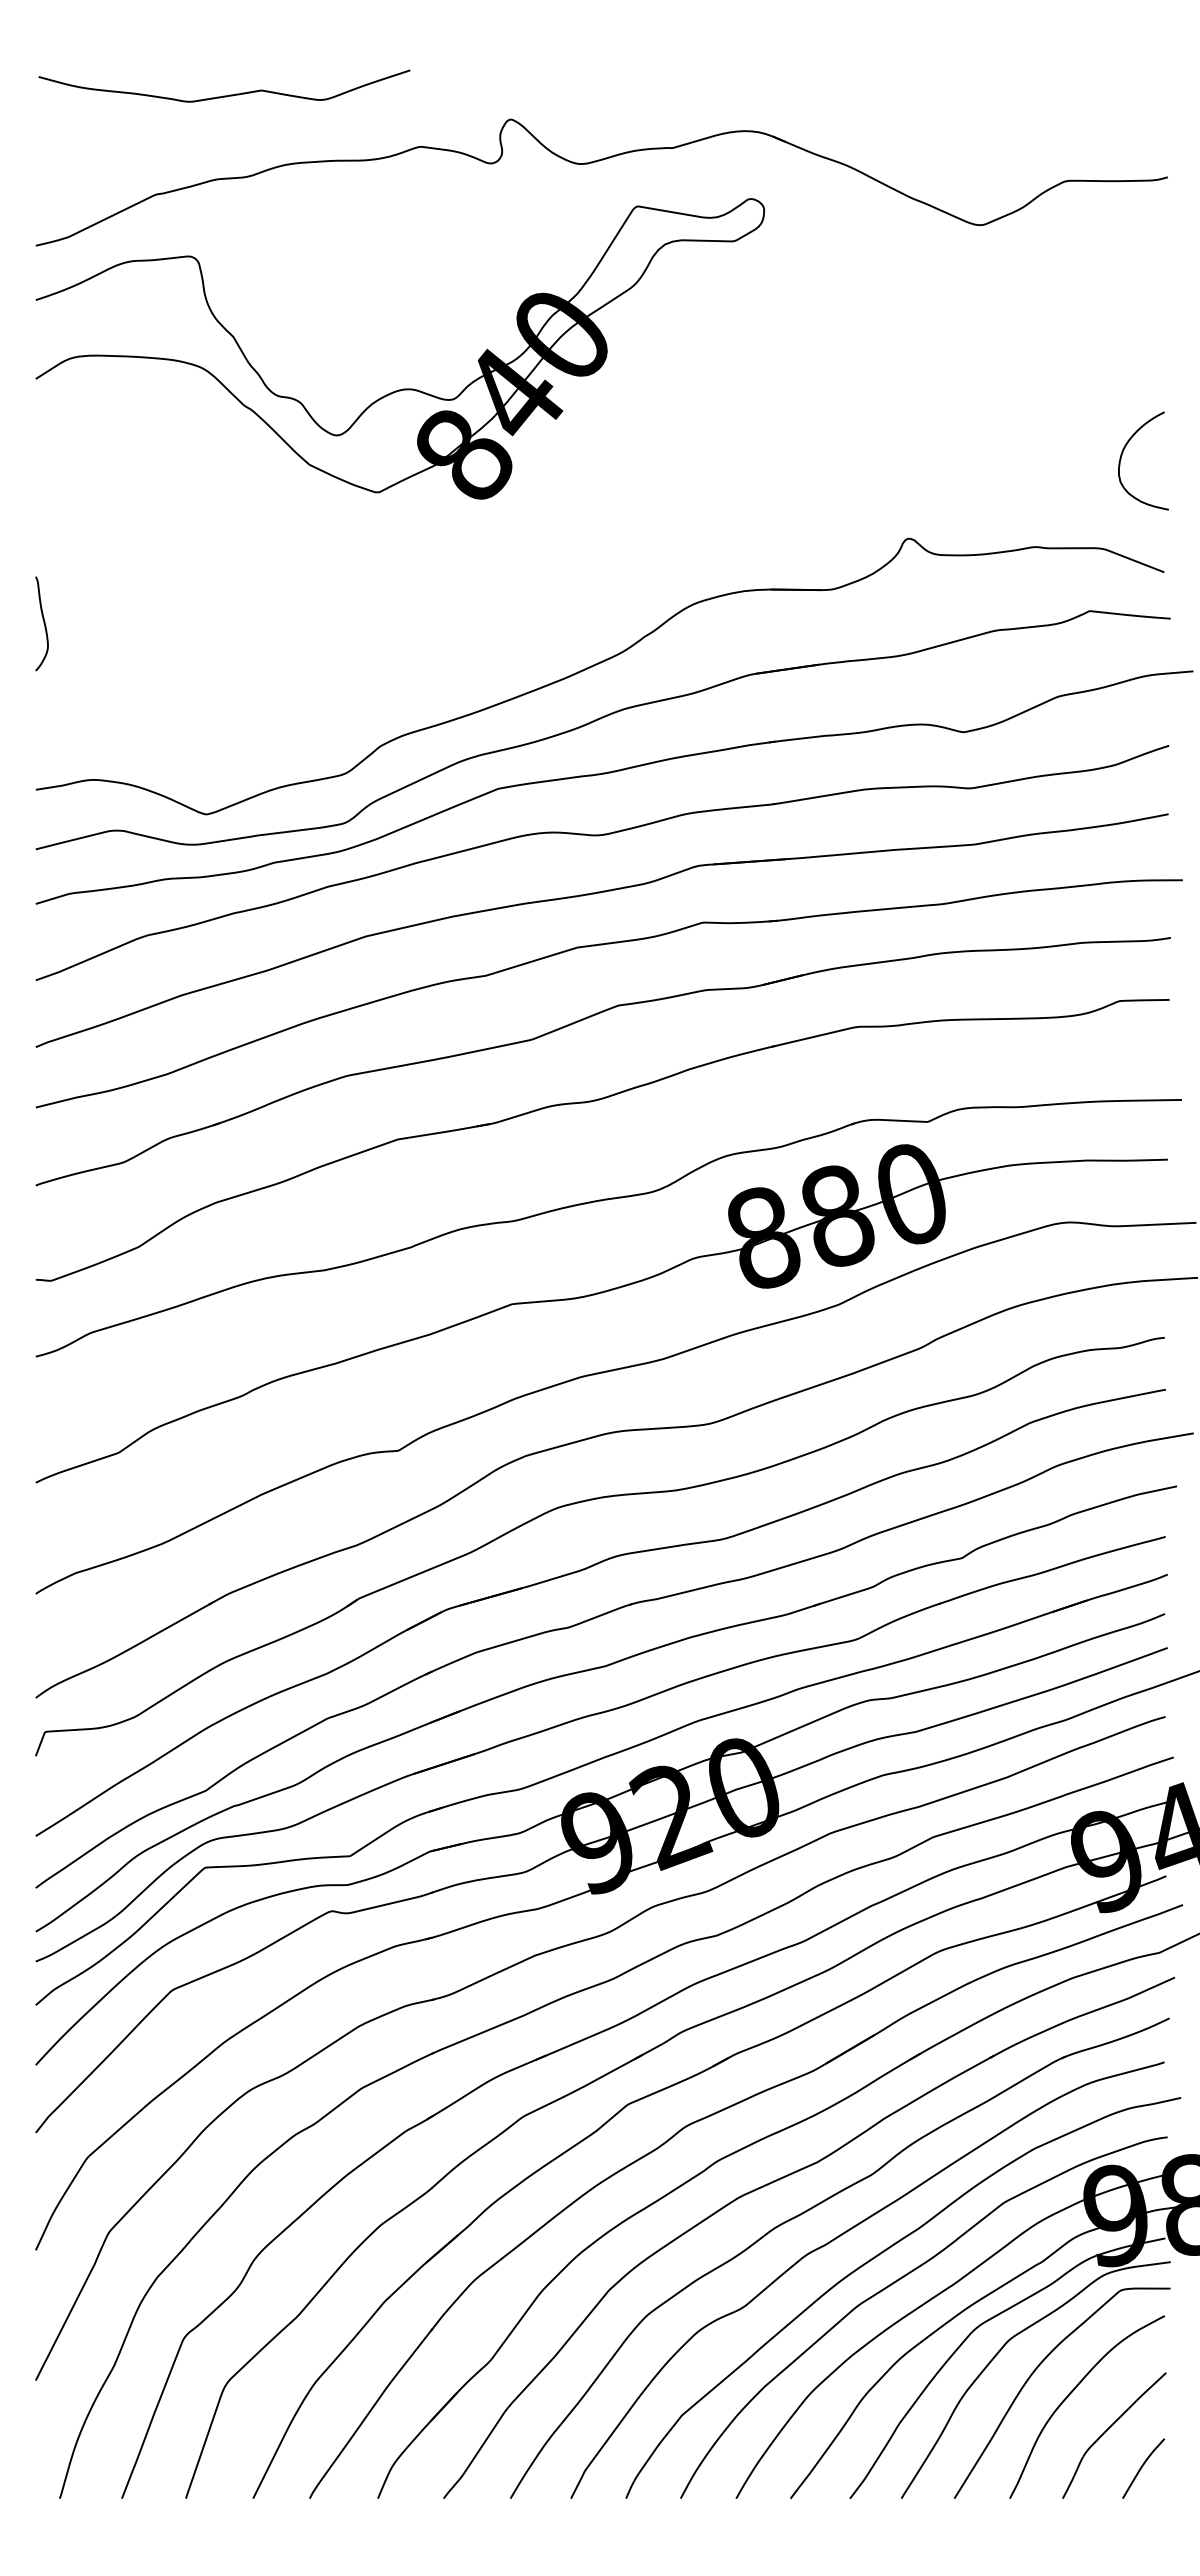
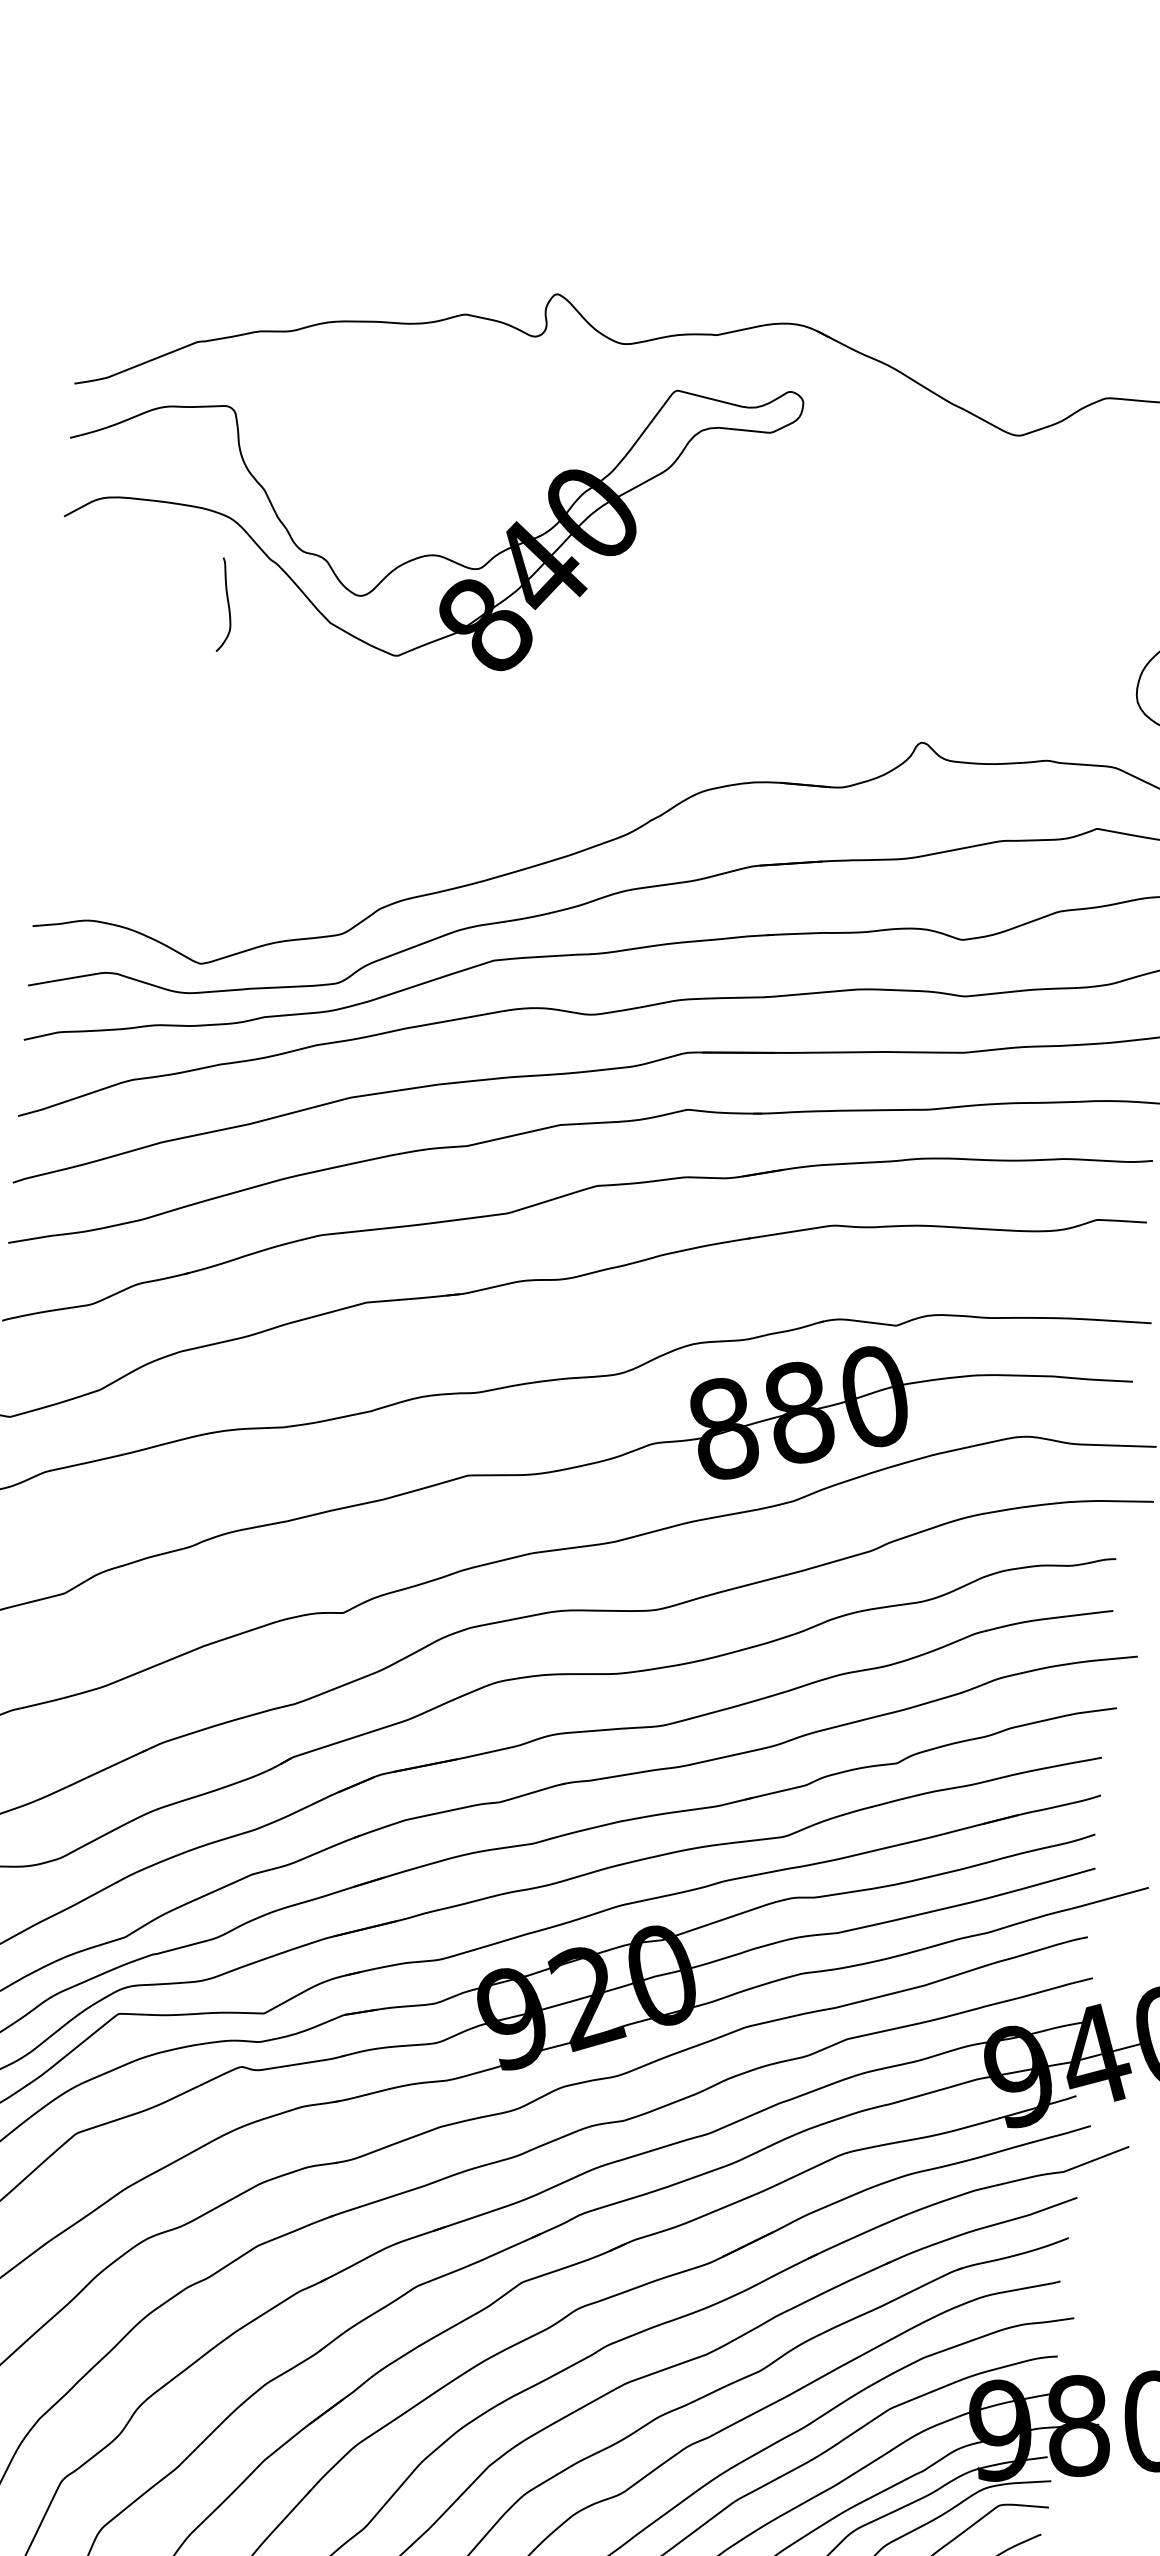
curve: (224, 95) -> (274, 248), removed
curve: (43, 623) -> (227, 604), moved

